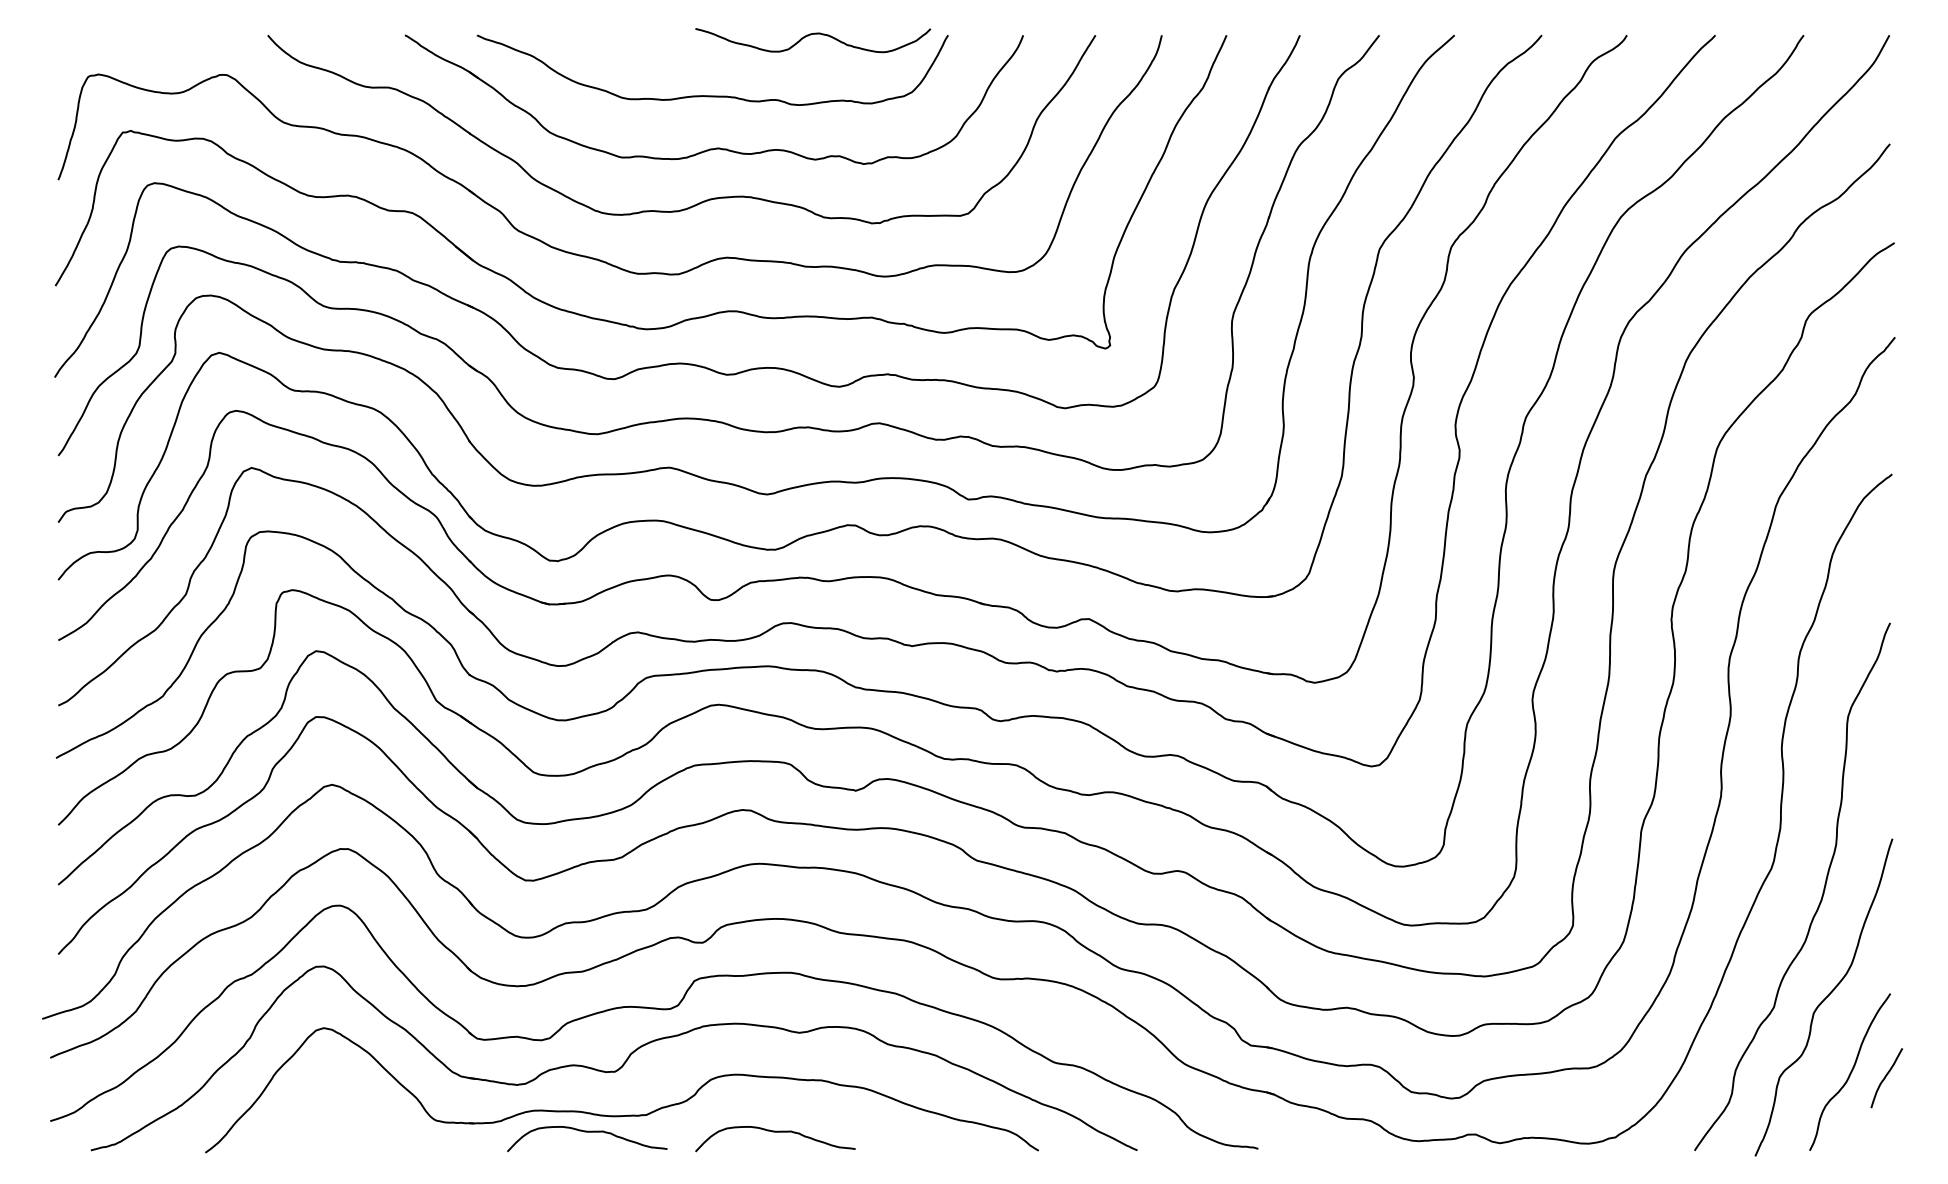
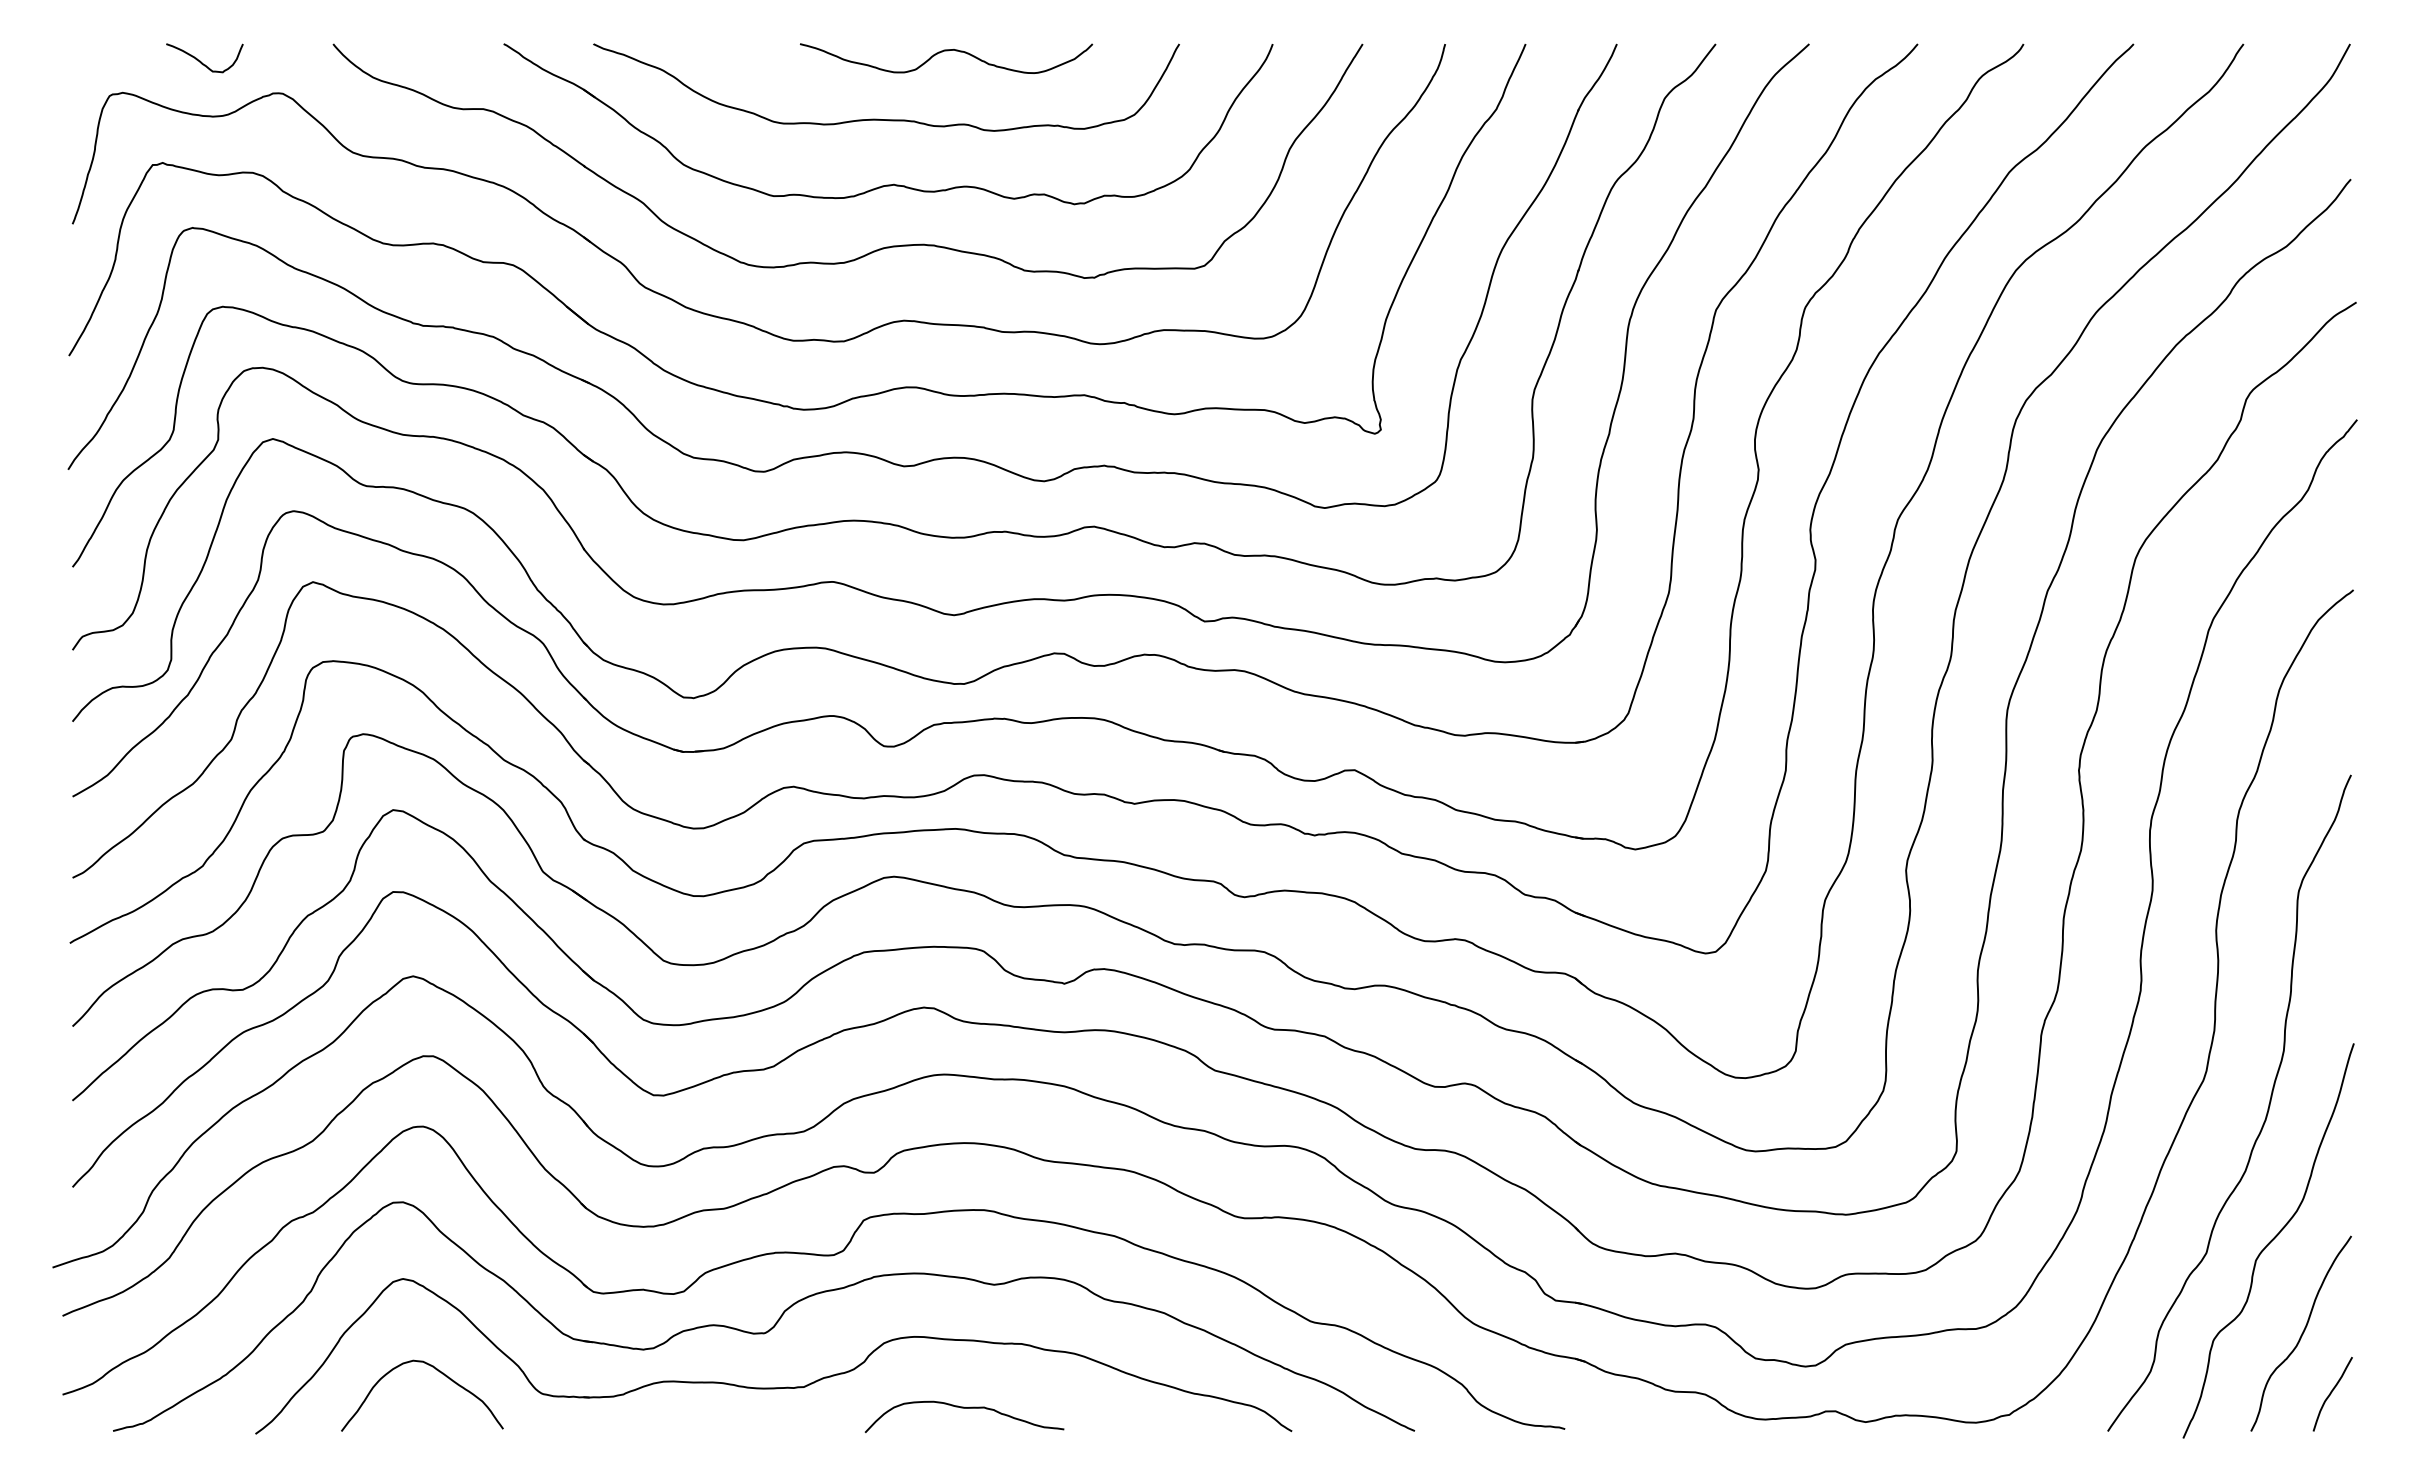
curve: (813, 34) -> (946, 51), moved
curve: (161, 49) -> (201, 61), added
curve: (1885, 1078) -> (2331, 1394), moved
curve: (353, 1103) -> (439, 1372), added
curve: (587, 1132) -> (730, 1408), removed

